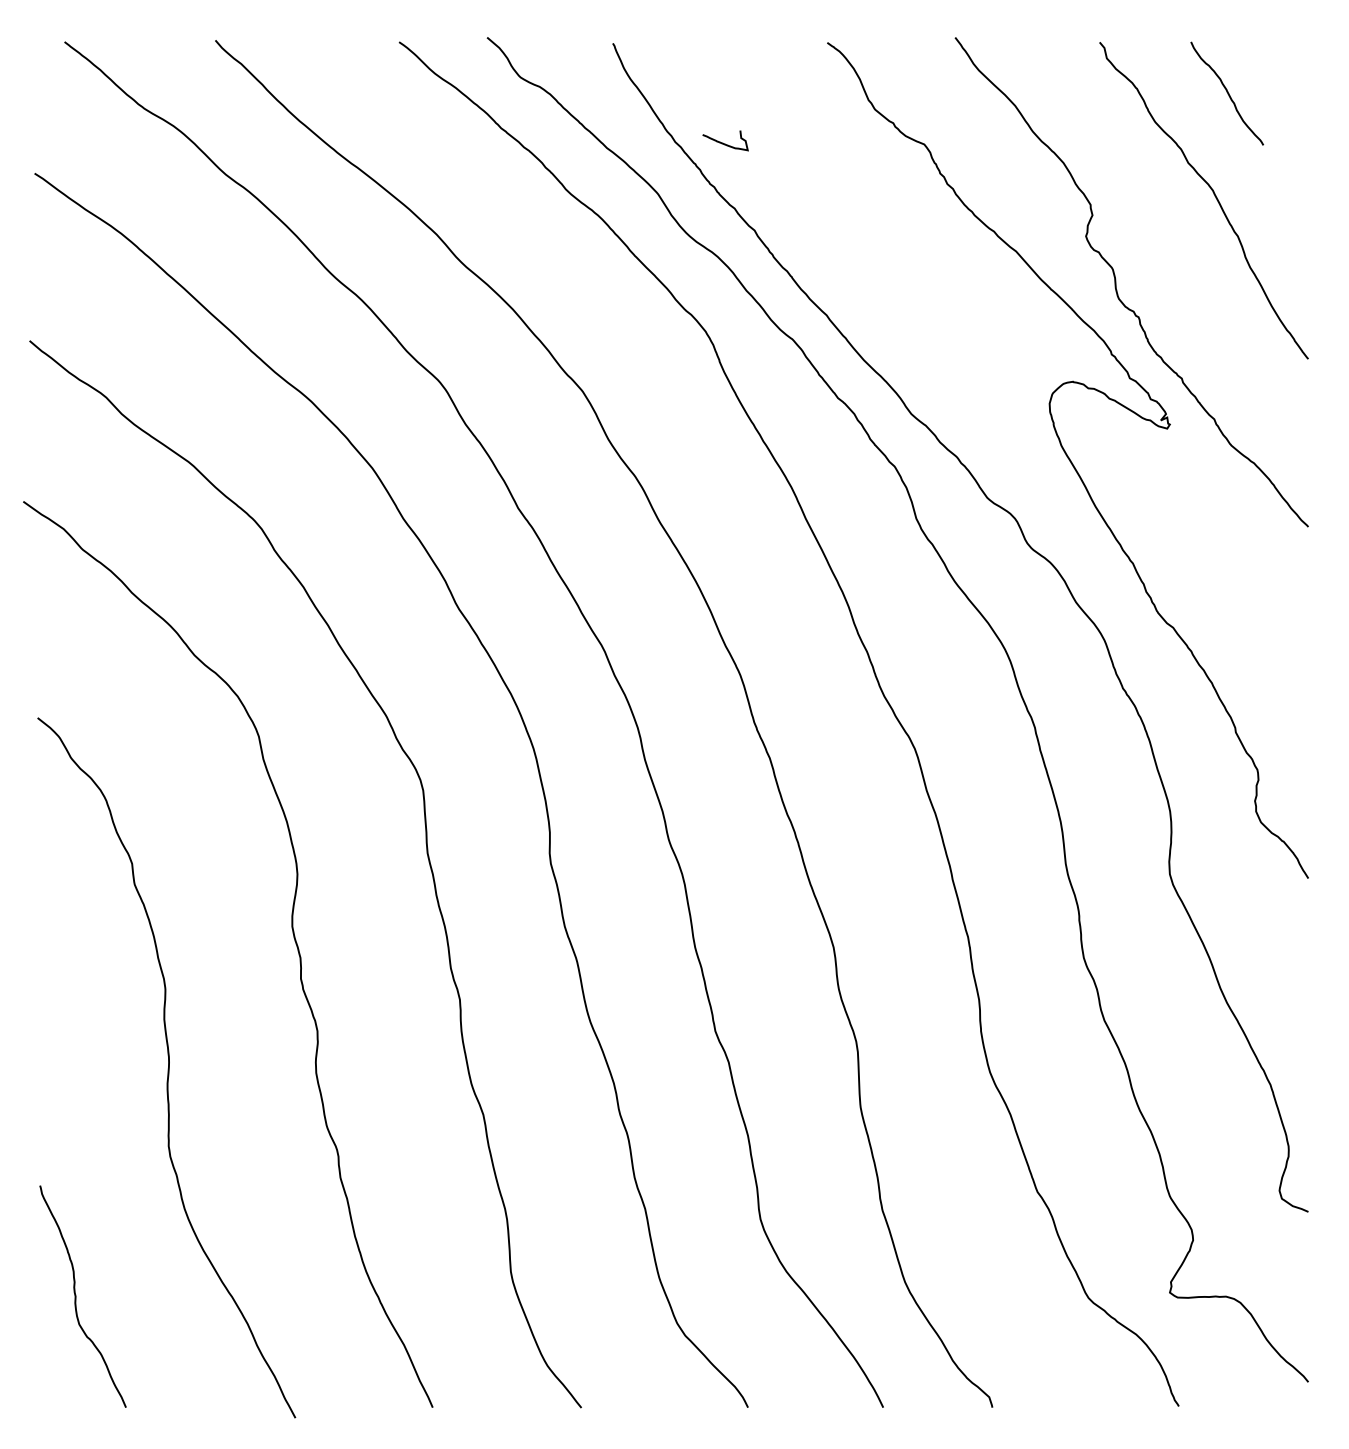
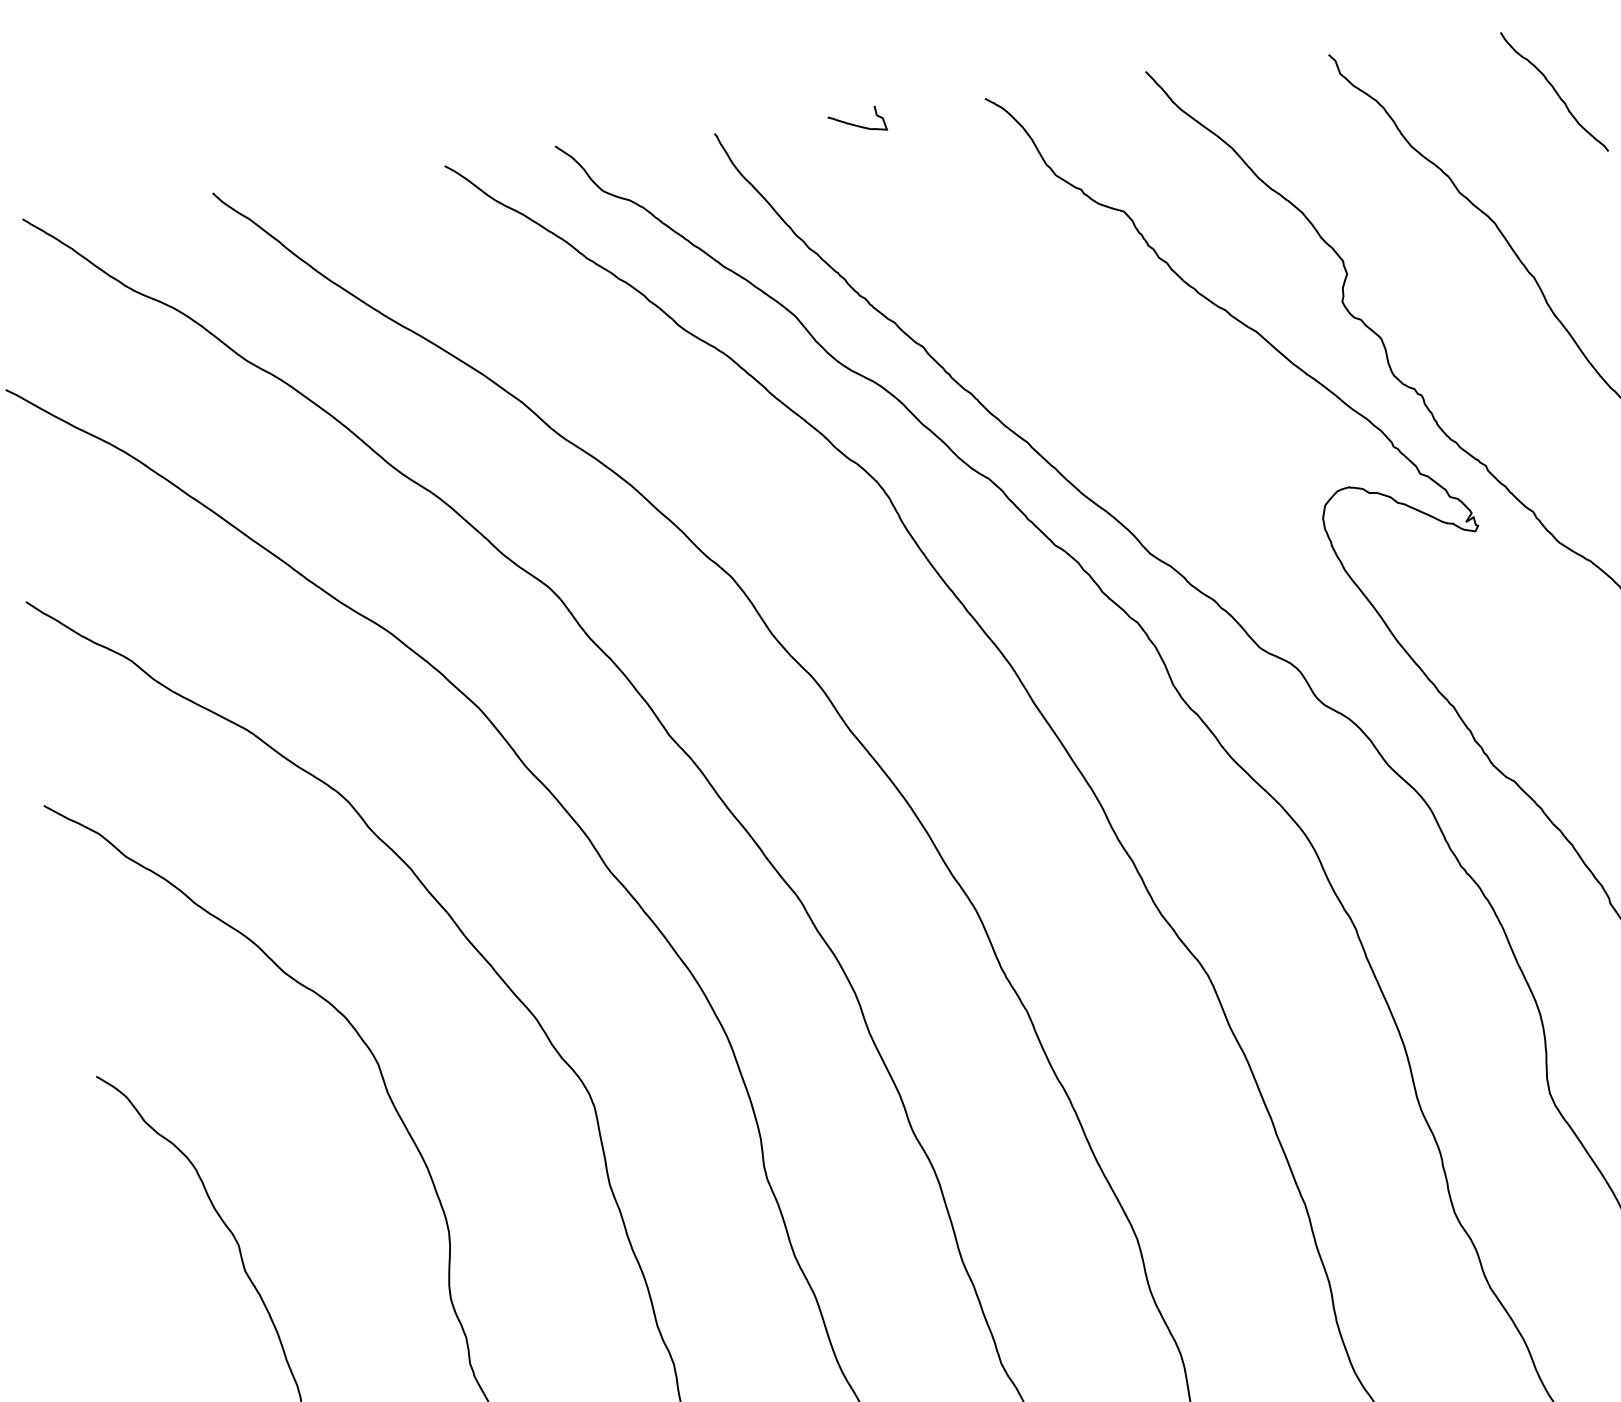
curve: (1226, 92) -> (1553, 90), moved
curve: (723, 142) -> (855, 123), moved

